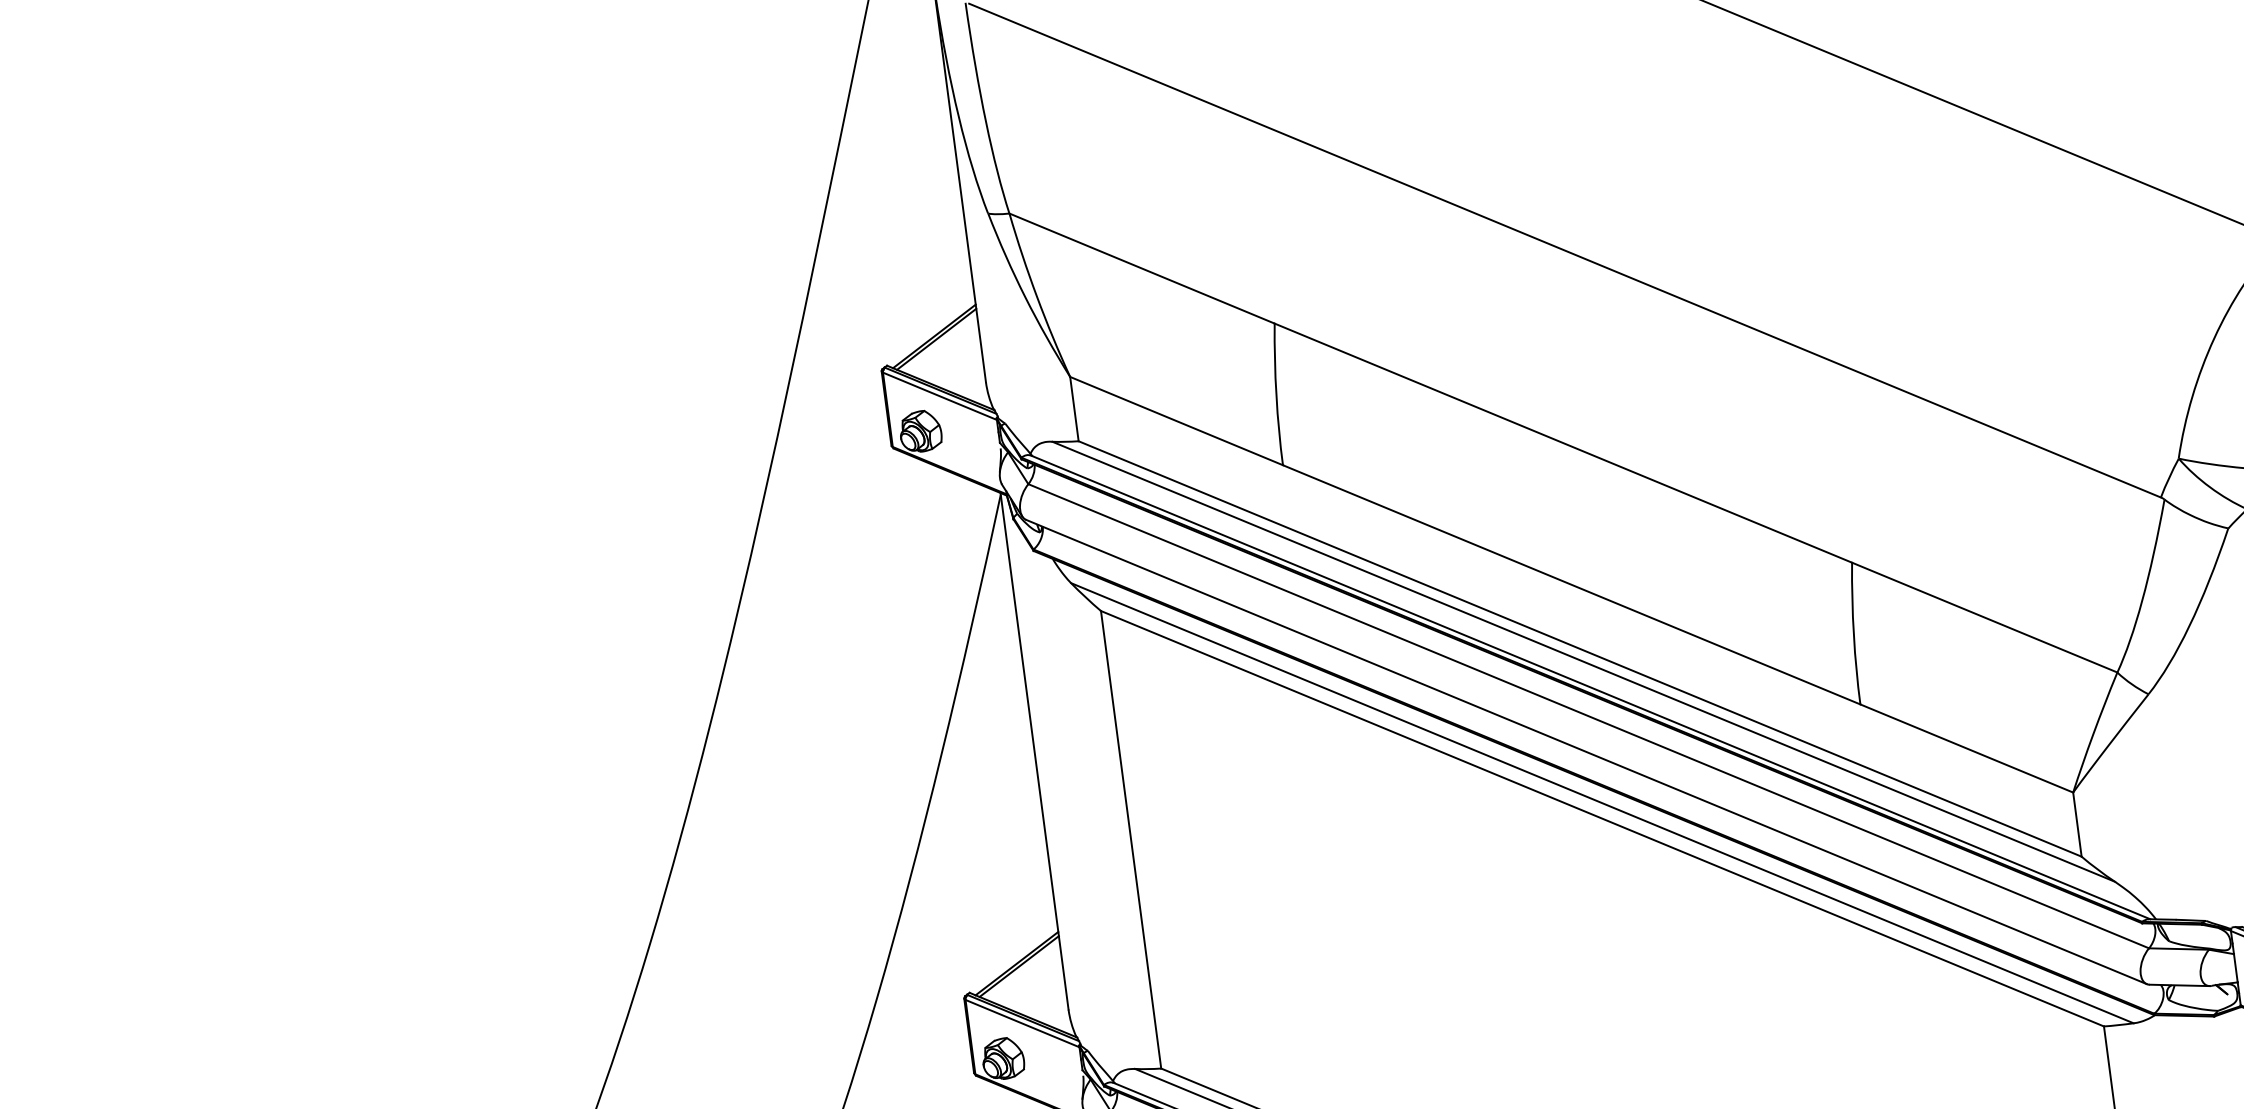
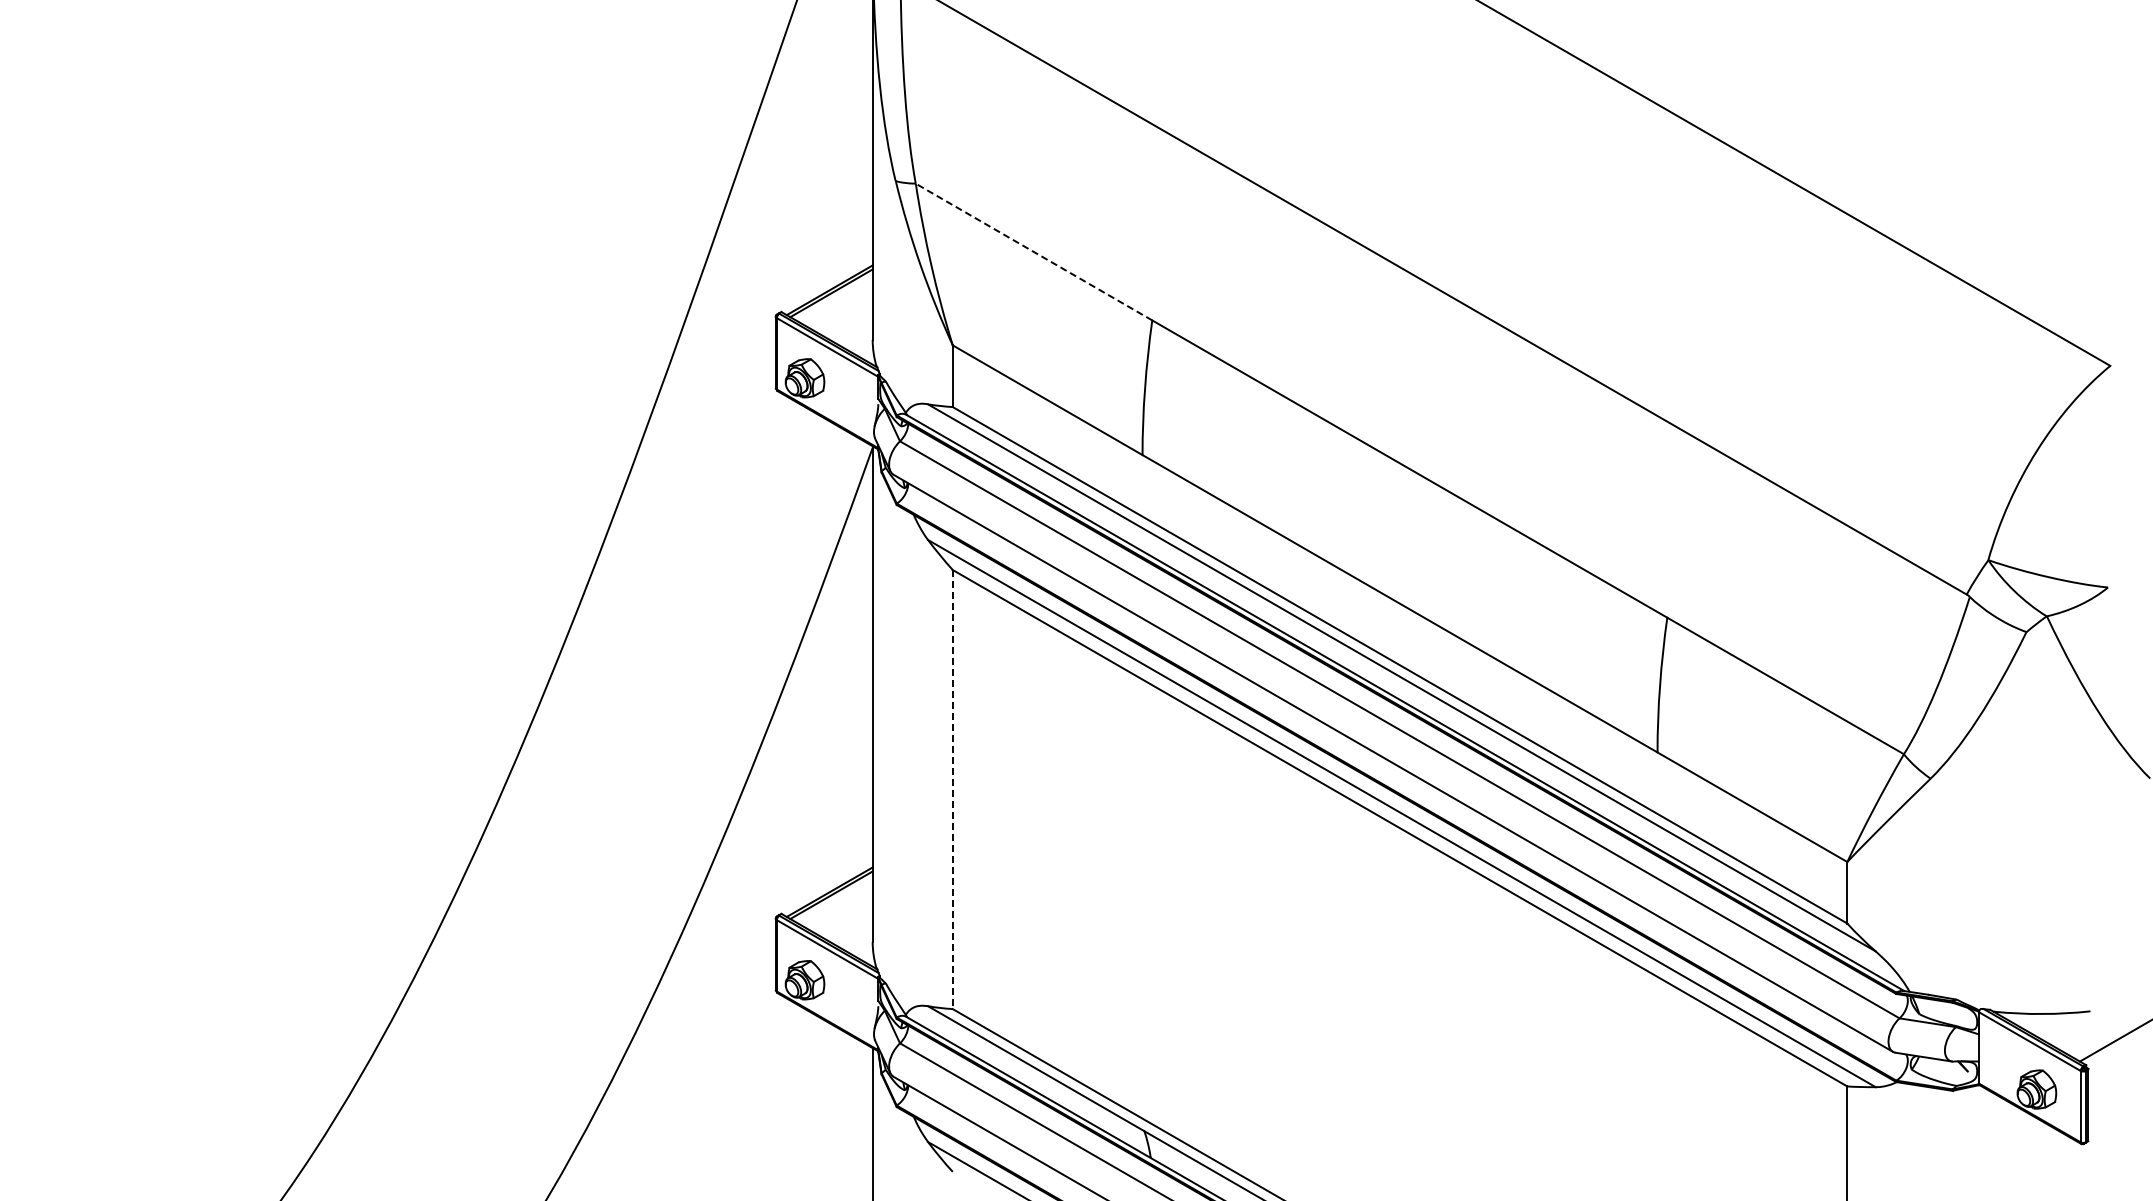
line: (1142, 268) -> (1034, 252), solid -> dashed
line: (1130, 839) -> (952, 789), solid -> dashed

